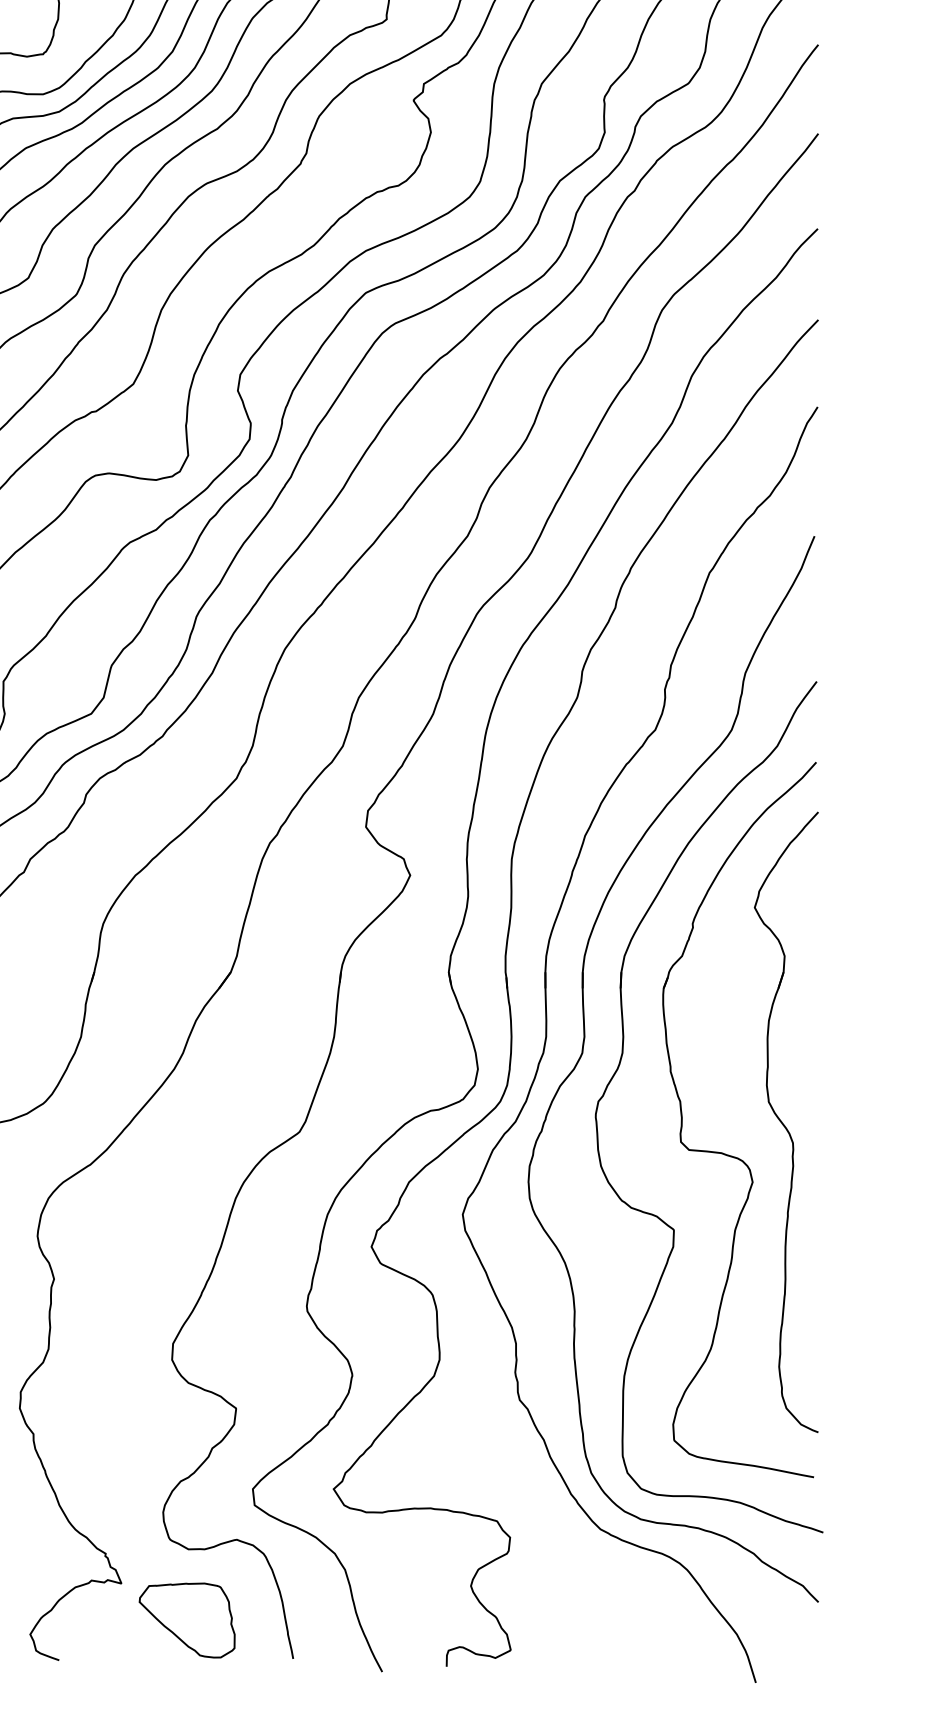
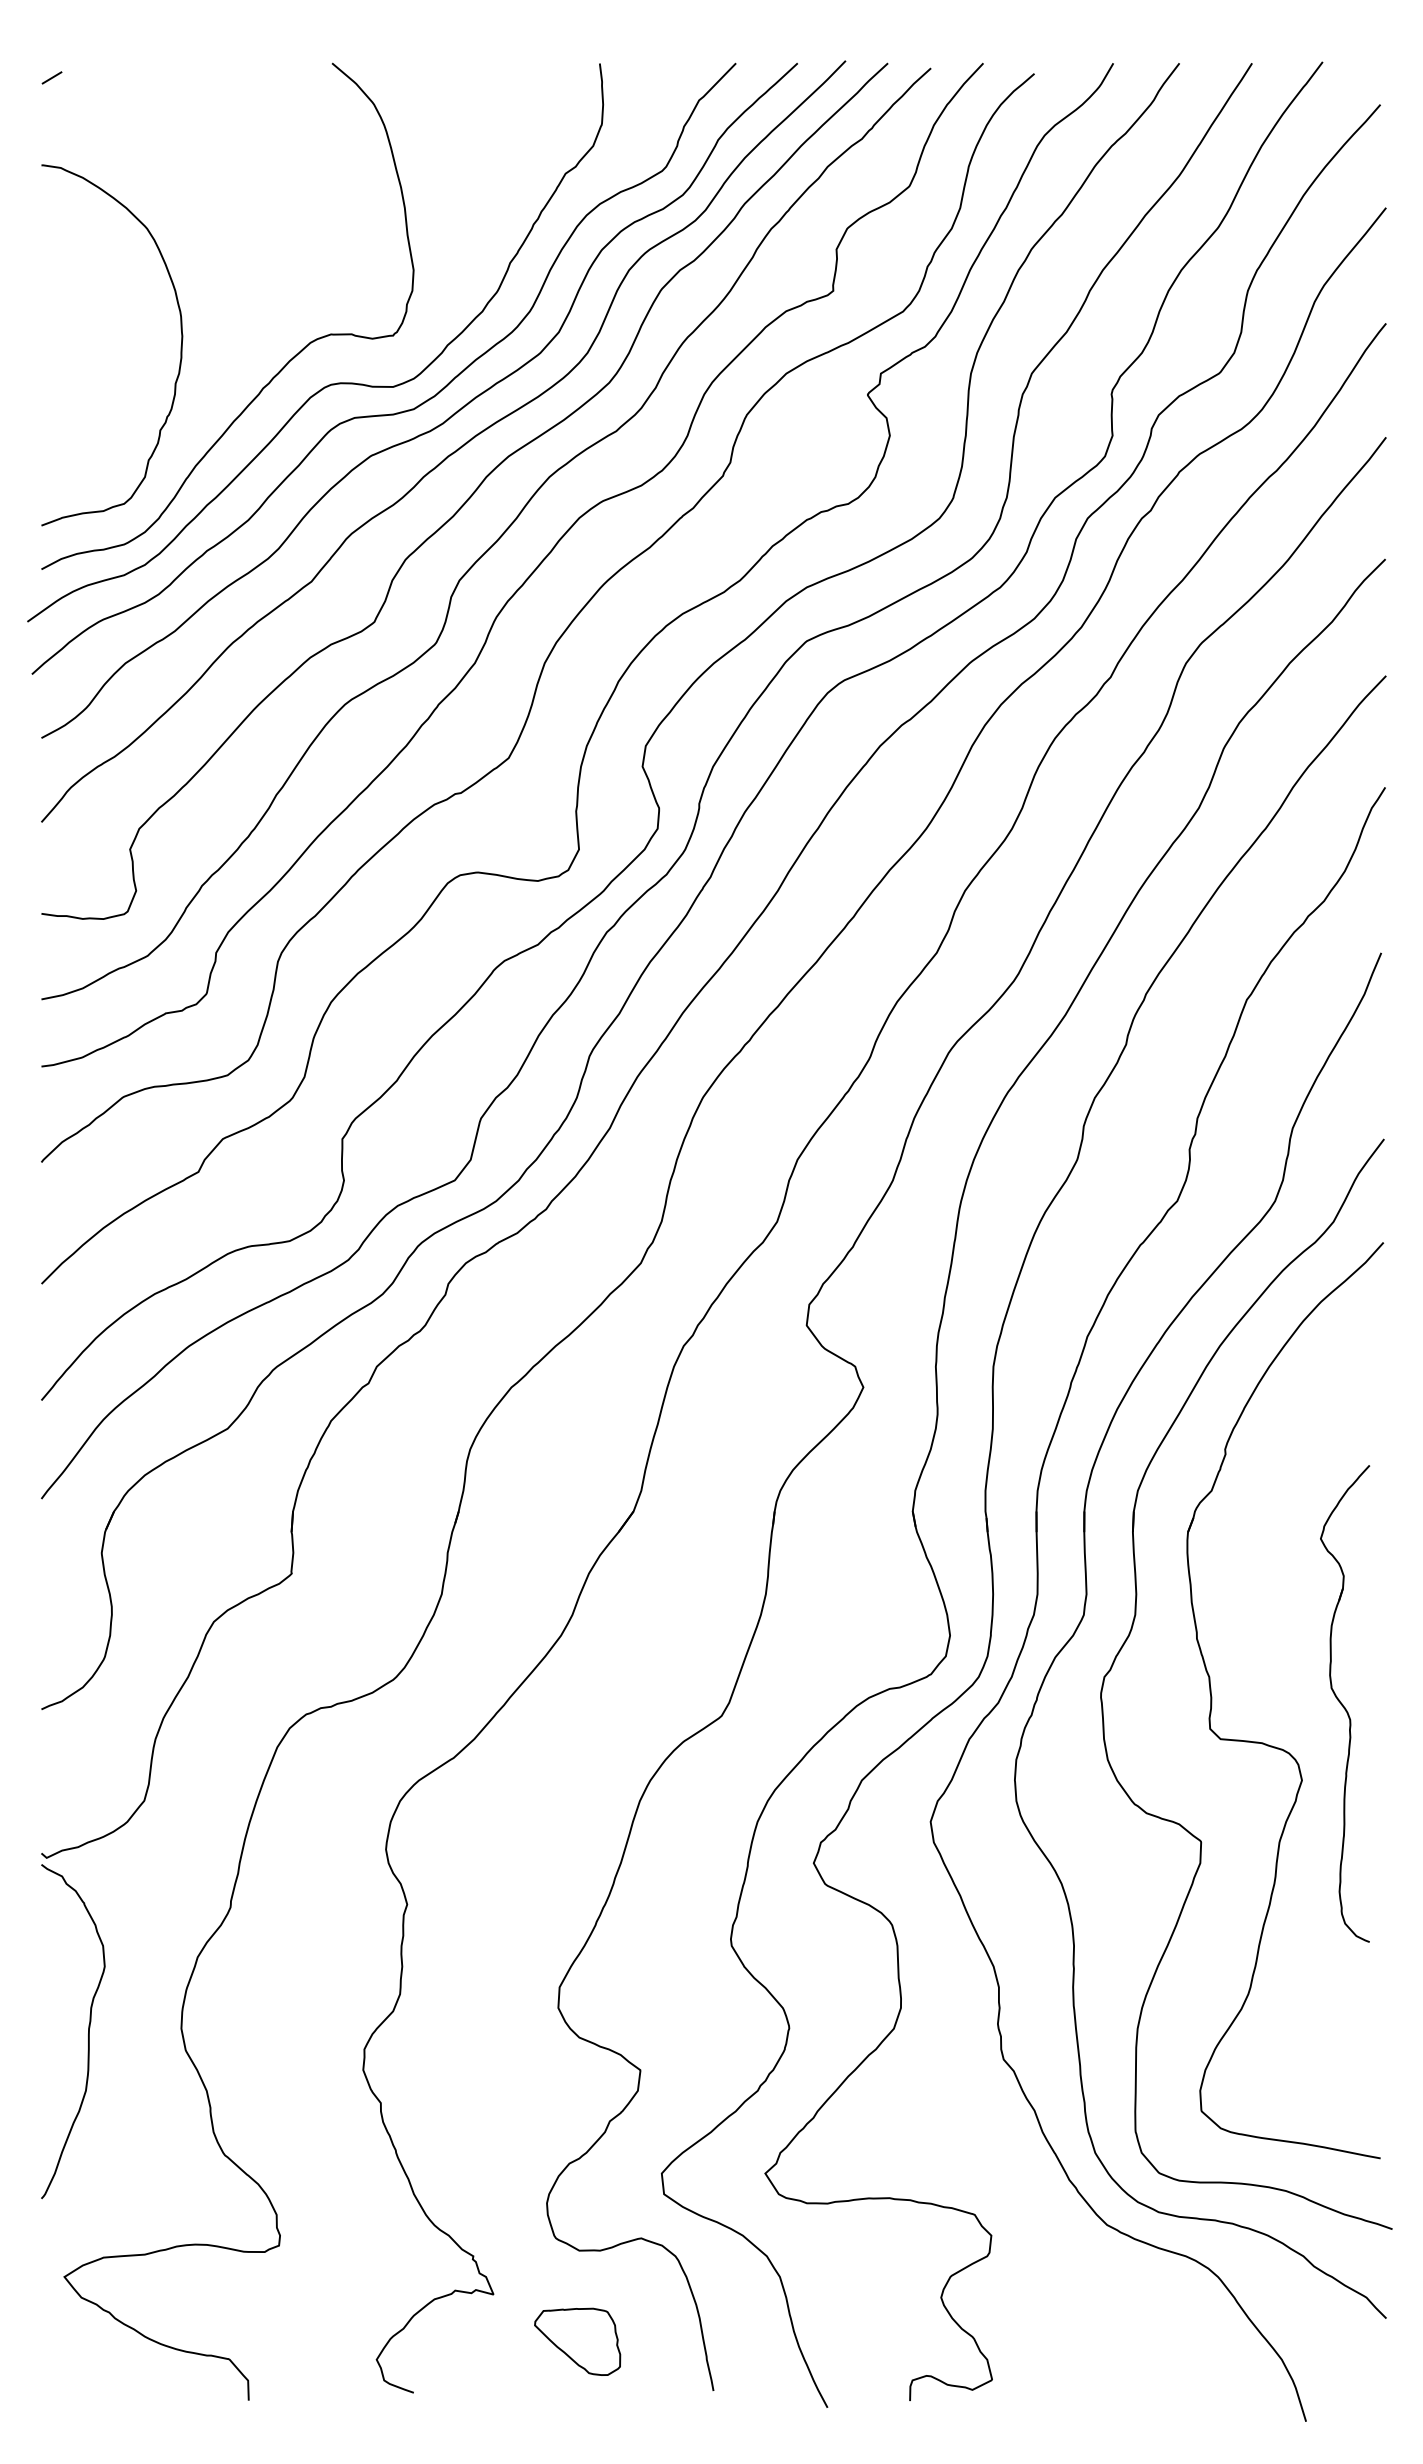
part: (785, 1122) -> (1344, 1703), size x0.6
part: (187, 1620) -> (577, 2341), size x0.7

